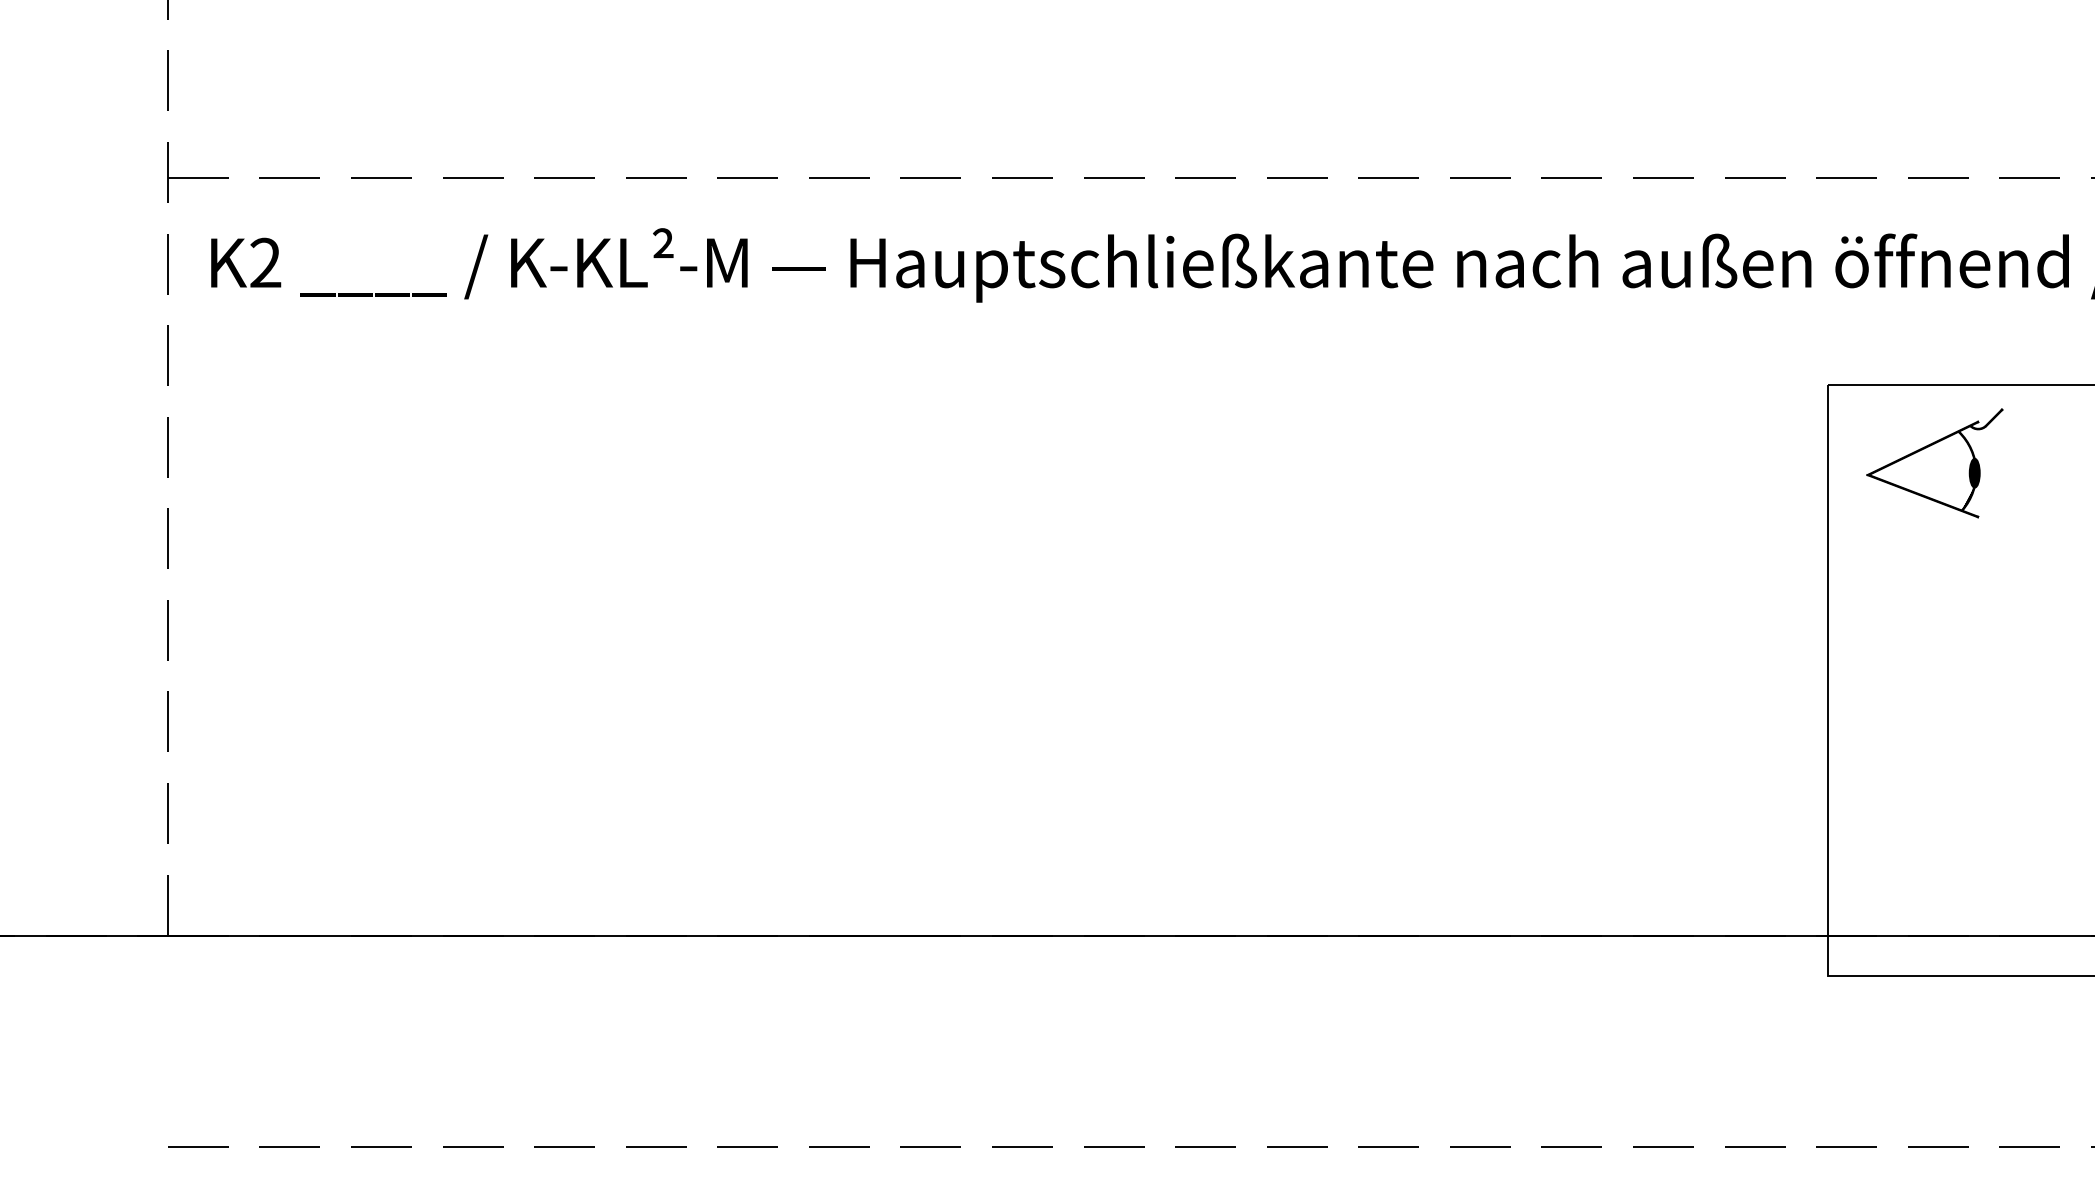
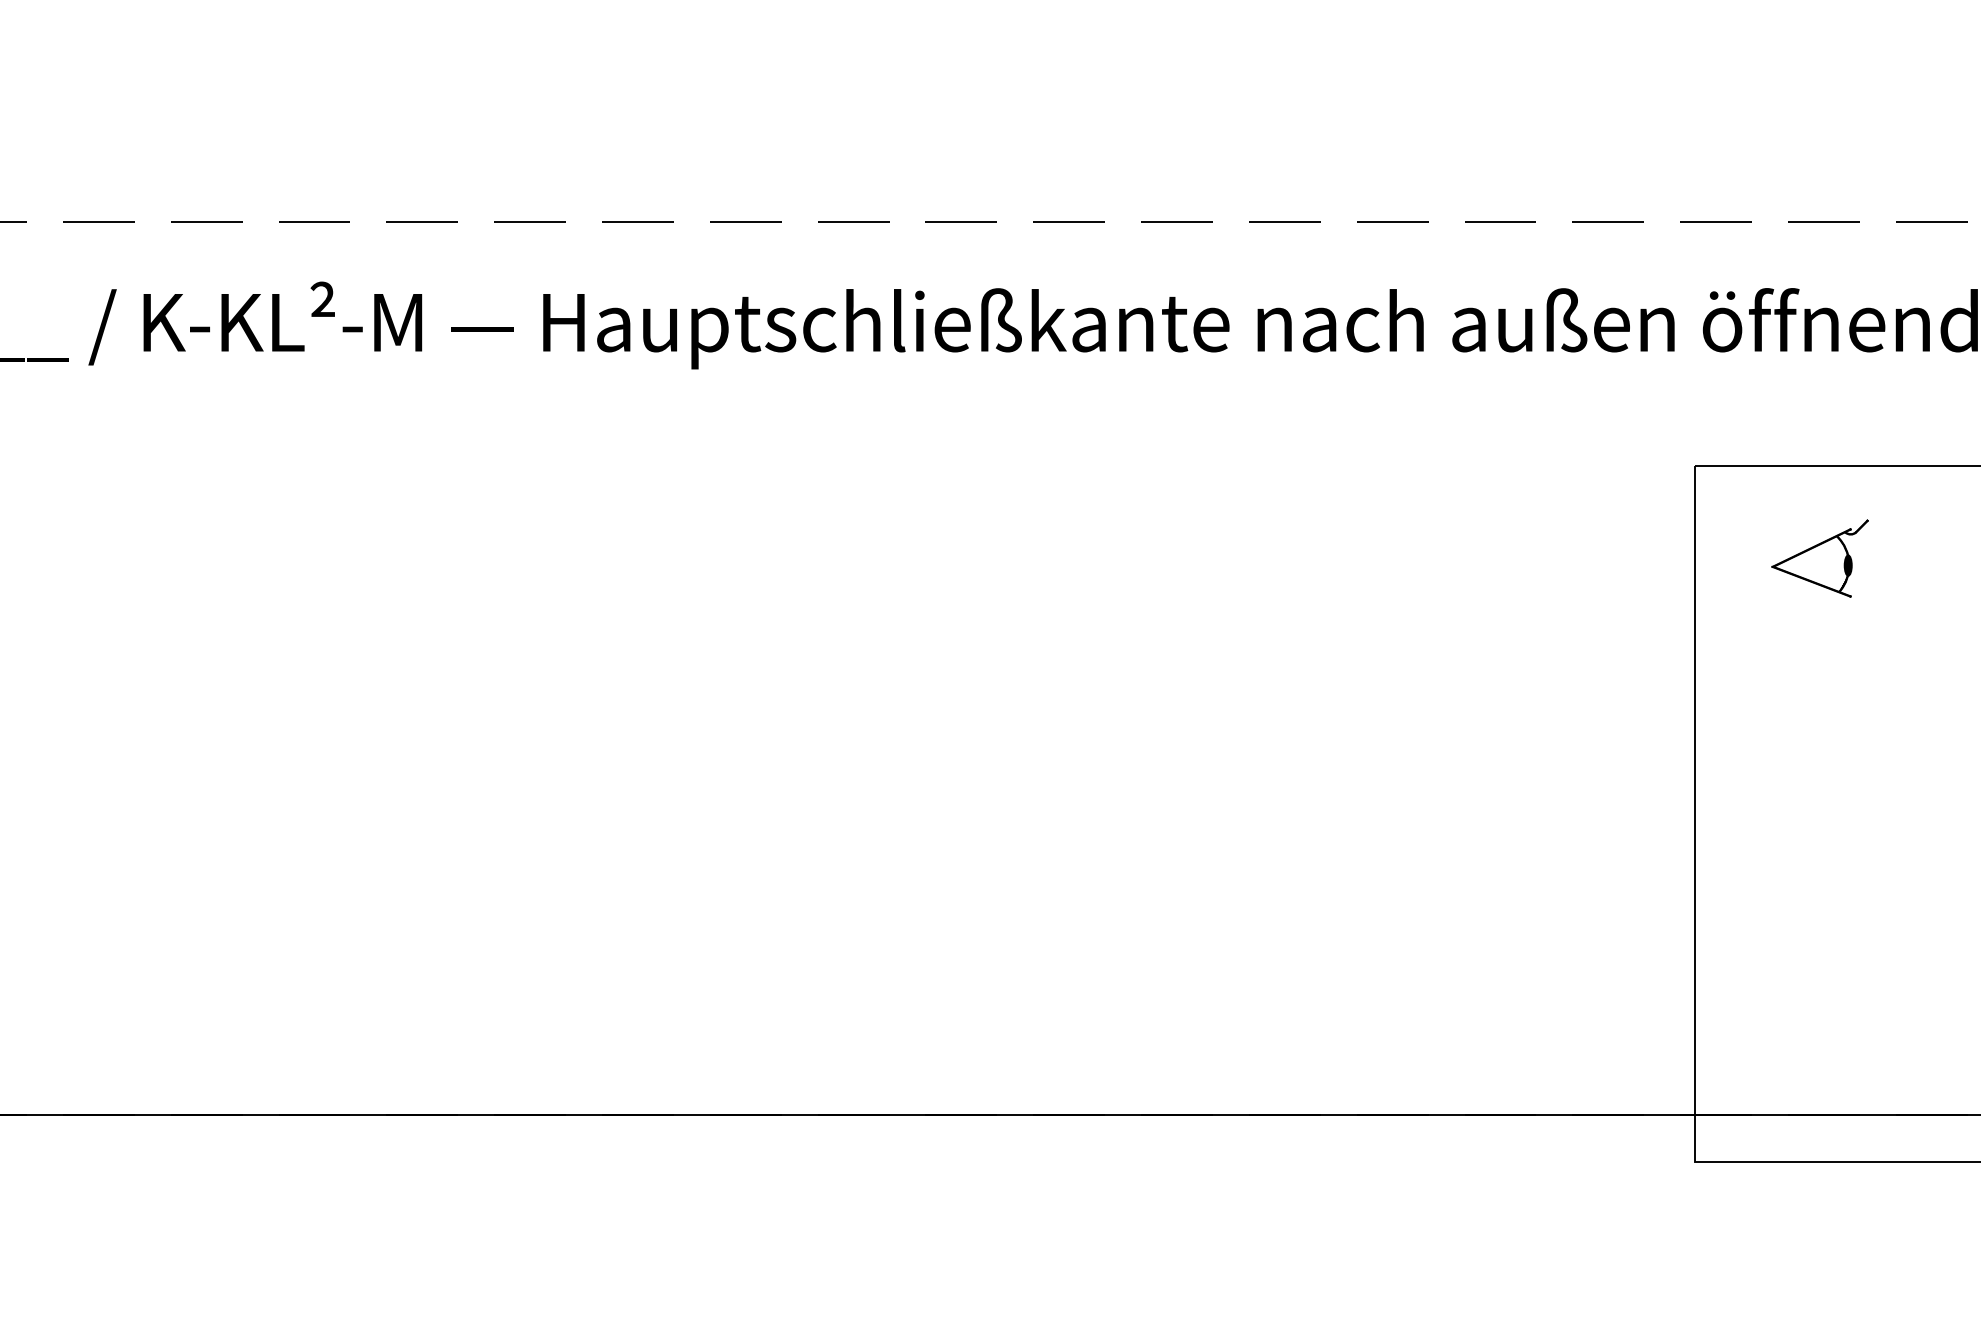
part: (1934, 463) -> (1819, 558), size x0.6

